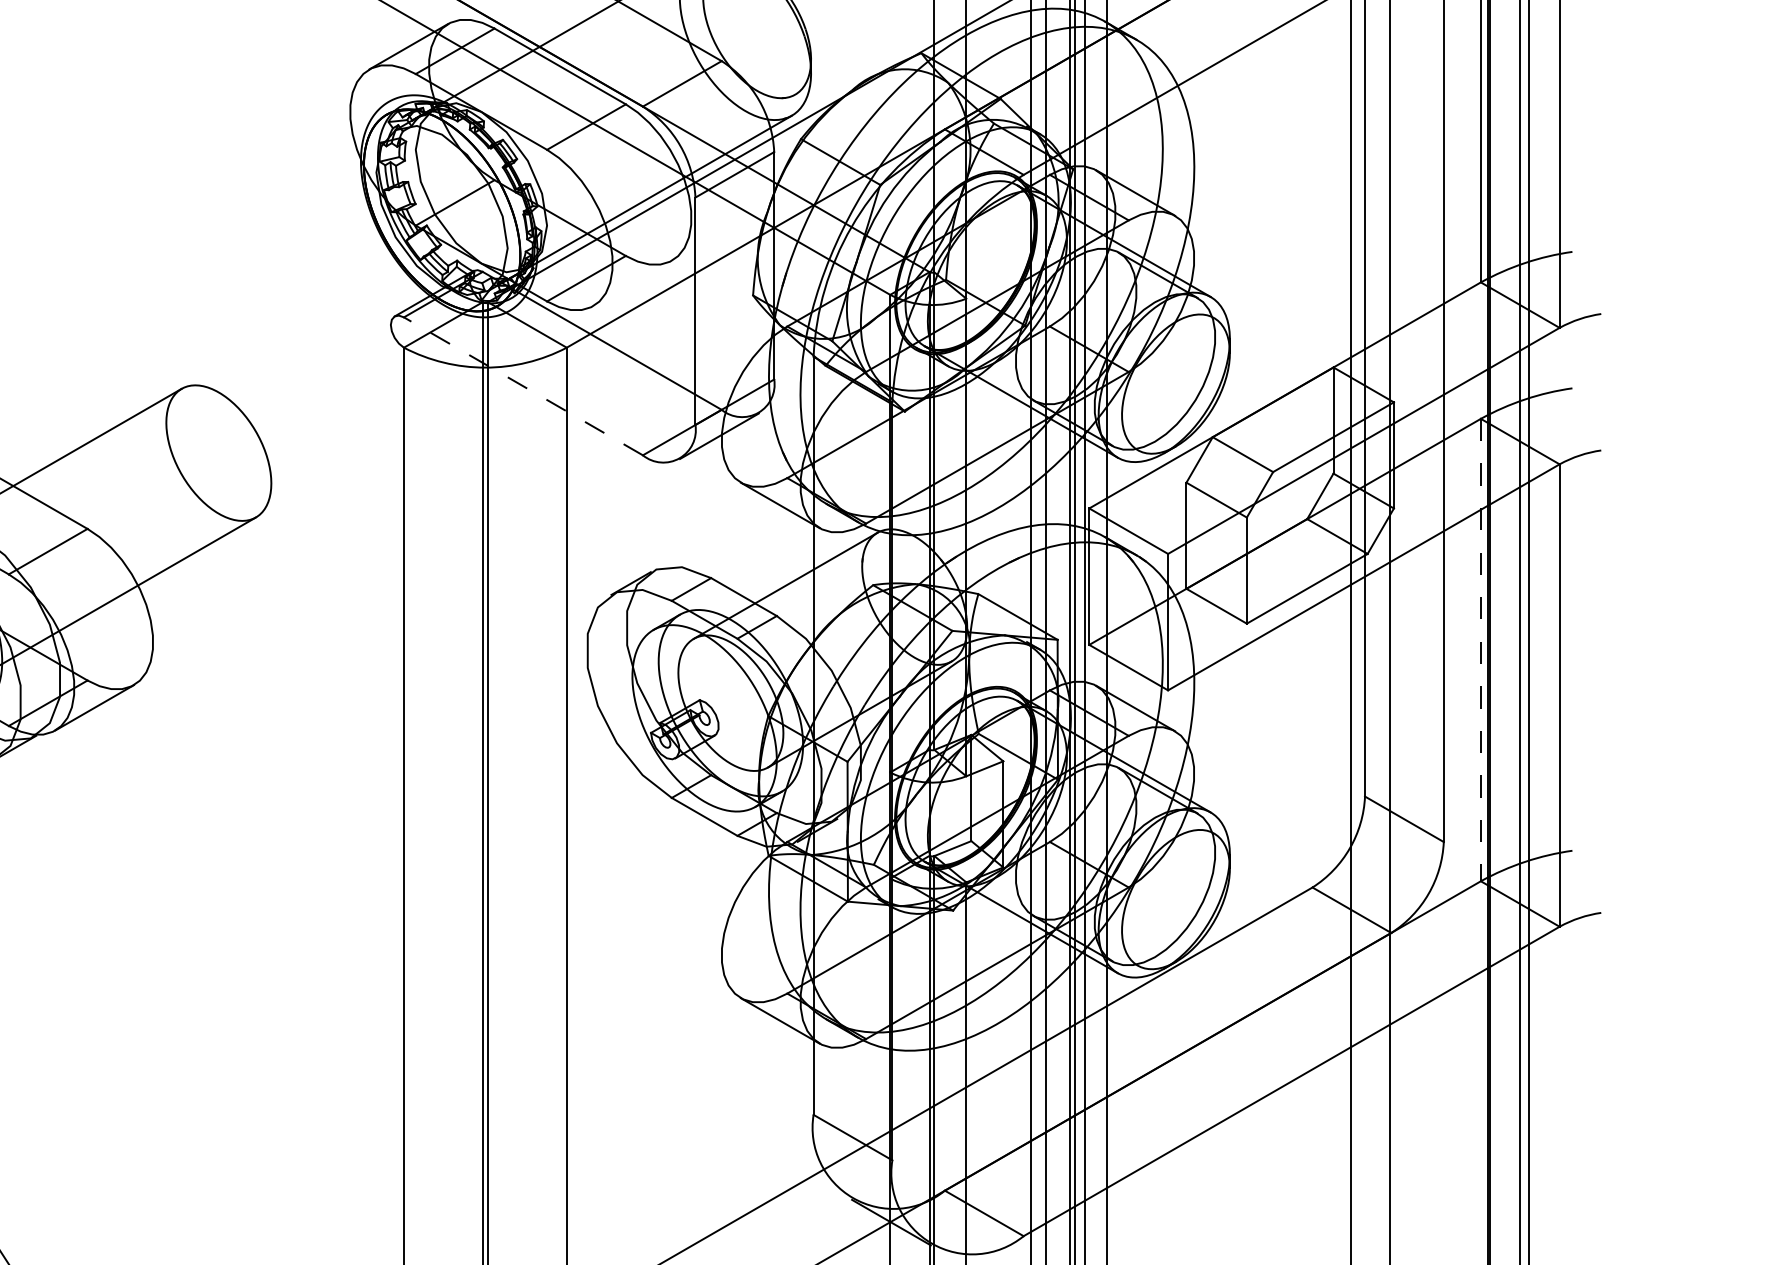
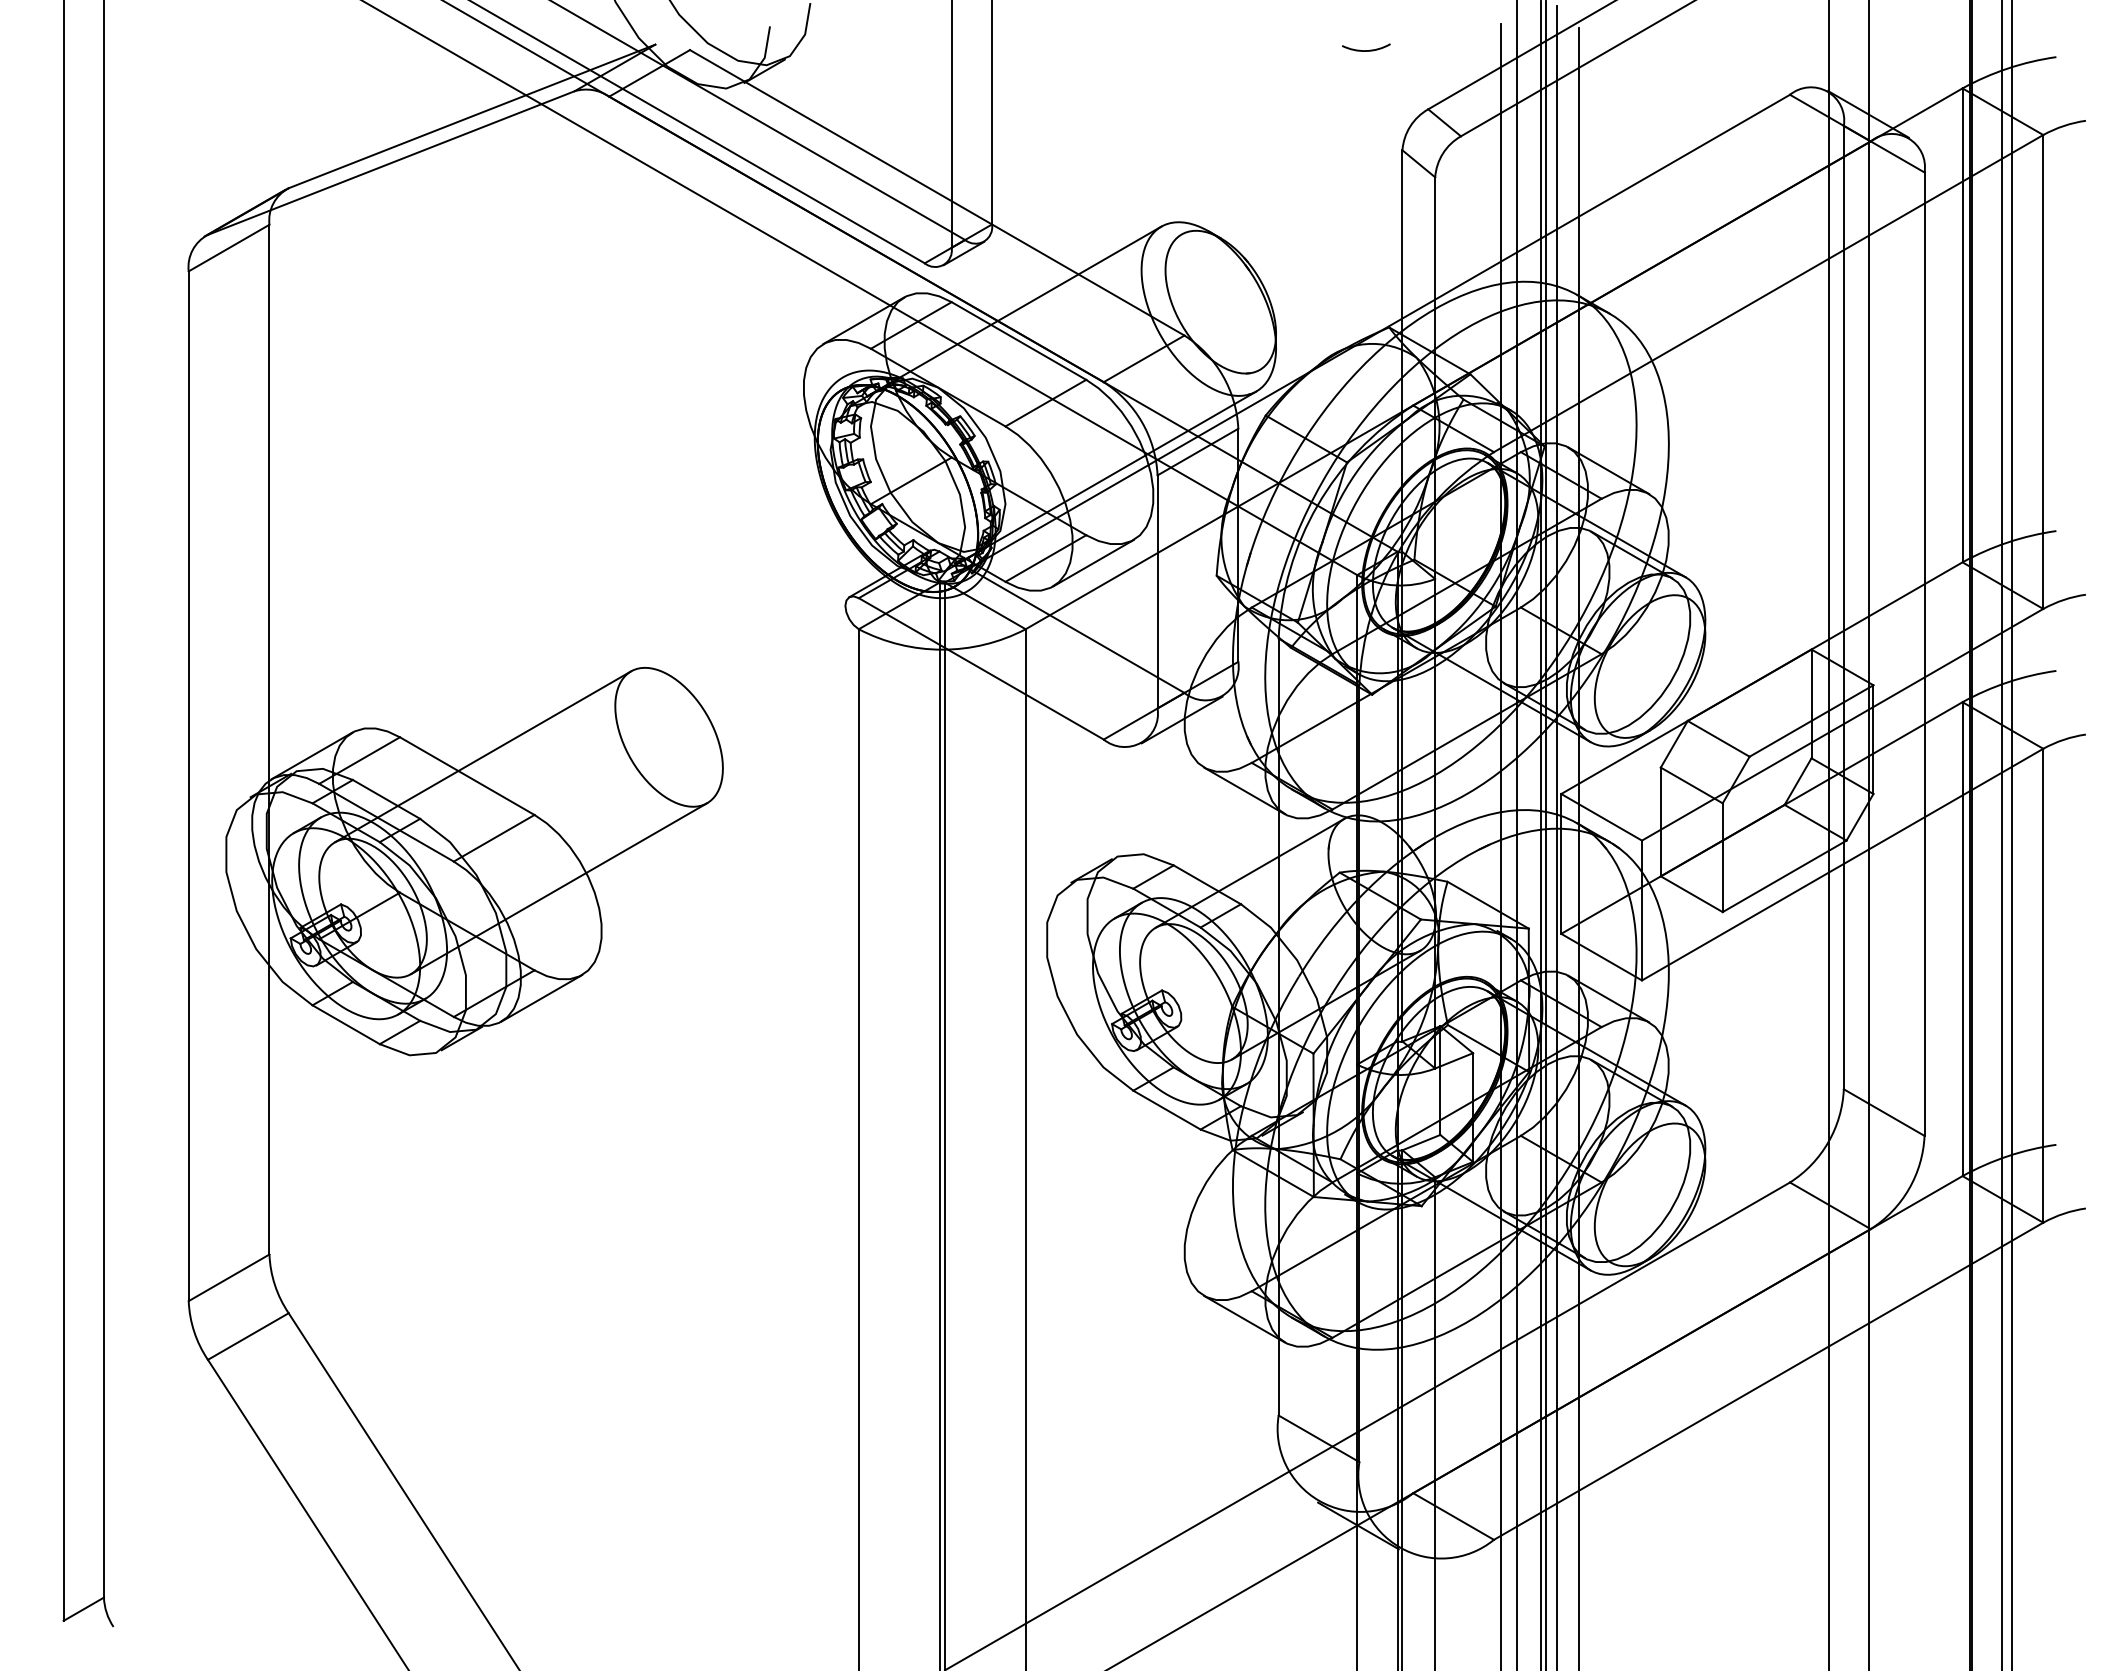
line: (632, 282) -> (1093, 562), added
line: (522, 385) -> (980, 668), dashed -> solid
line: (1480, 650) -> (1962, 939), dashed -> solid

